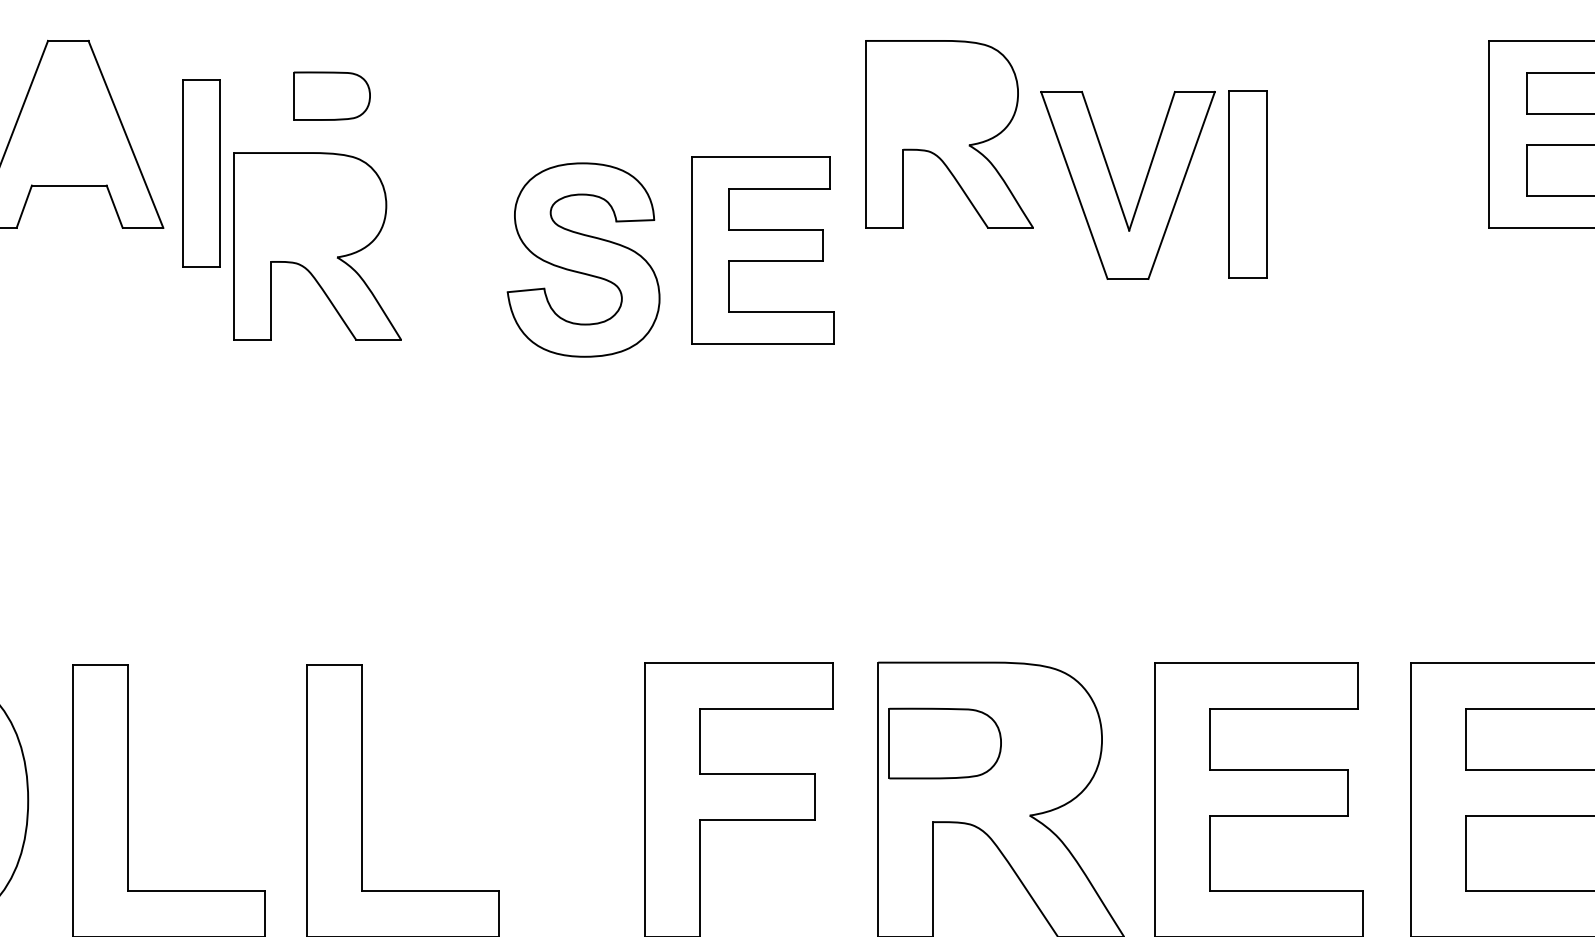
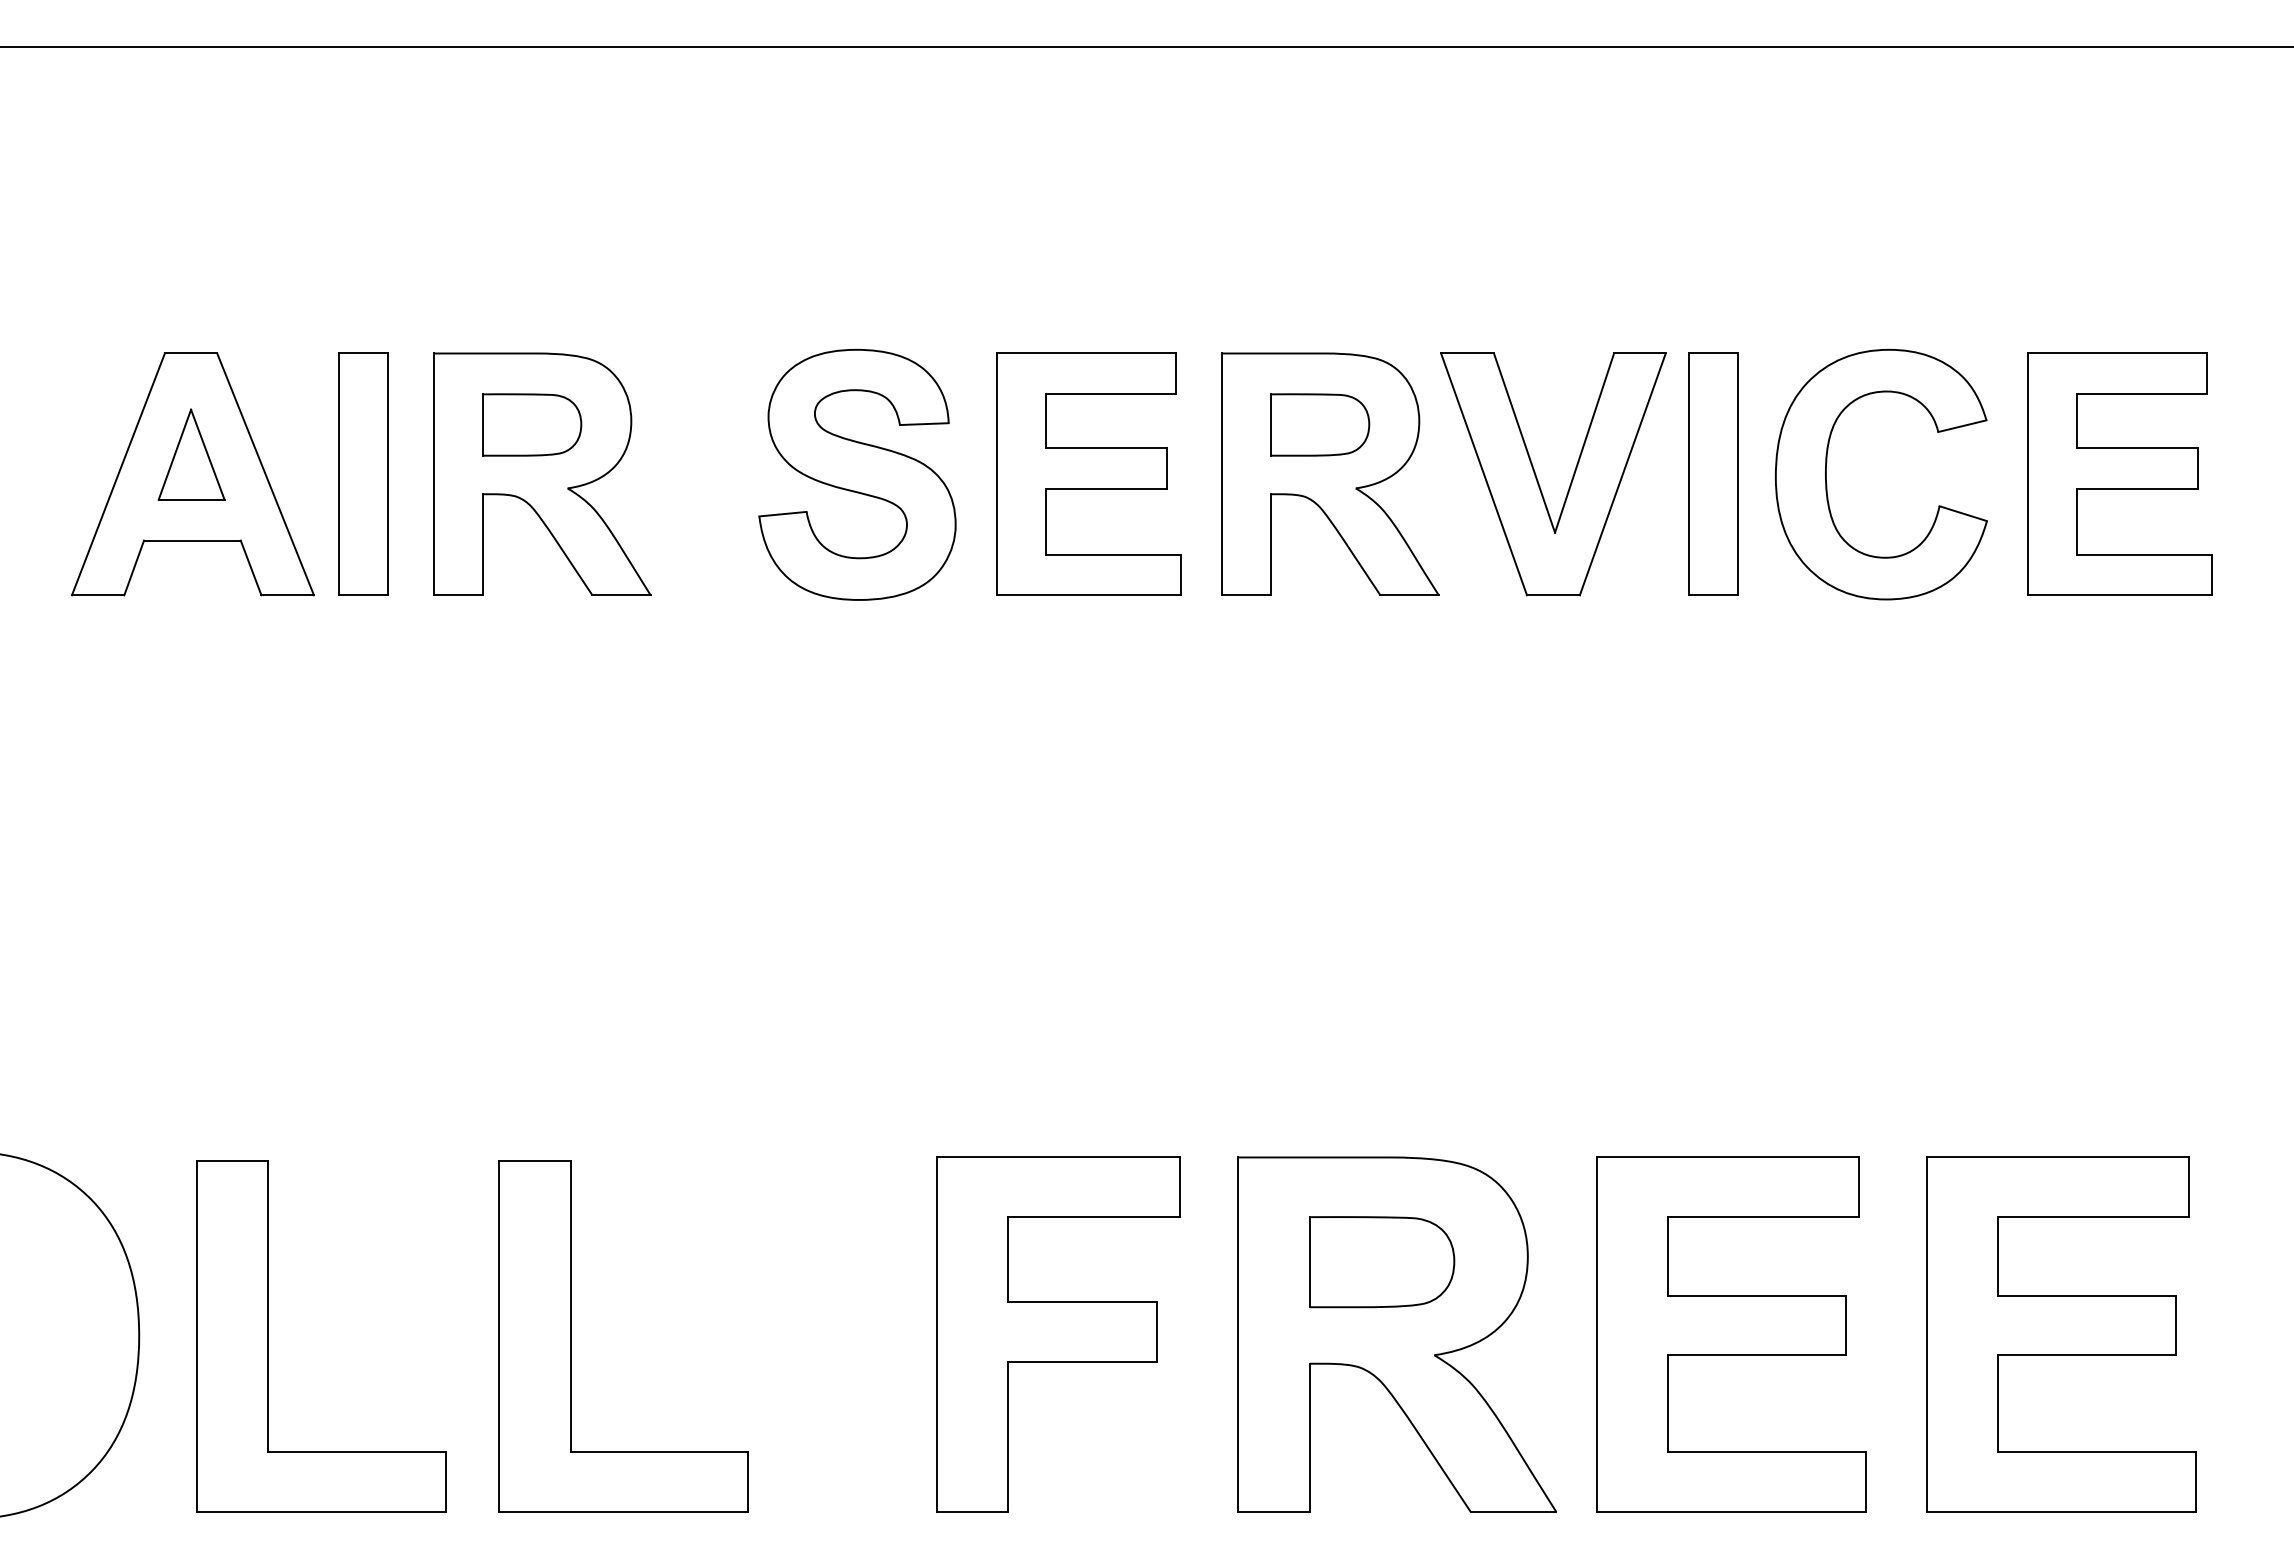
part: (941, 95) -> (1320, 424), added
part: (68, 119) -> (191, 454), added
part: (1333, 142) -> (1827, 484), added
part: (201, 172) -> (363, 473), moved
part: (1247, 183) -> (1713, 473), moved
part: (1116, 190) -> (1538, 480), moved
part: (317, 245) -> (542, 473), moved
part: (762, 249) -> (1088, 473), moved
part: (583, 259) -> (857, 474), moved
part: (945, 743) -> (1382, 1262), moved

